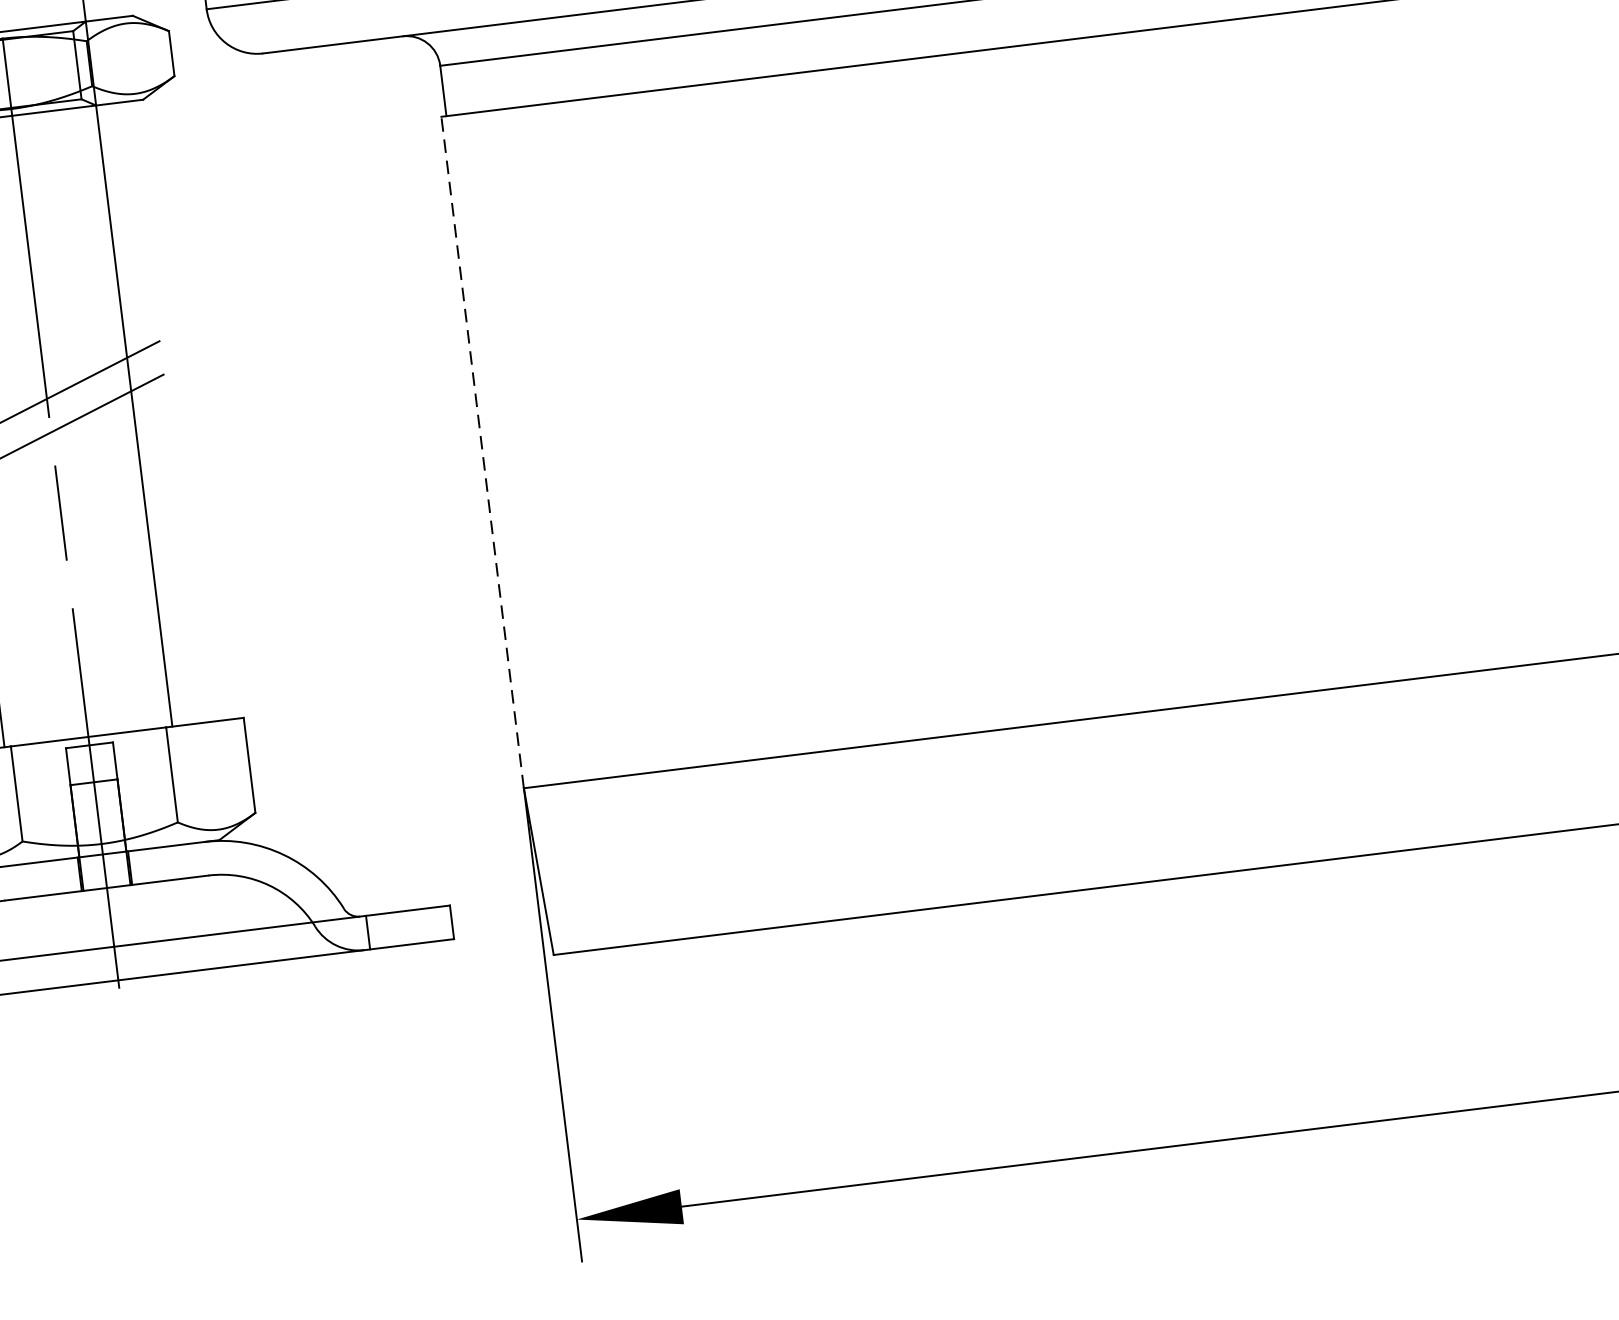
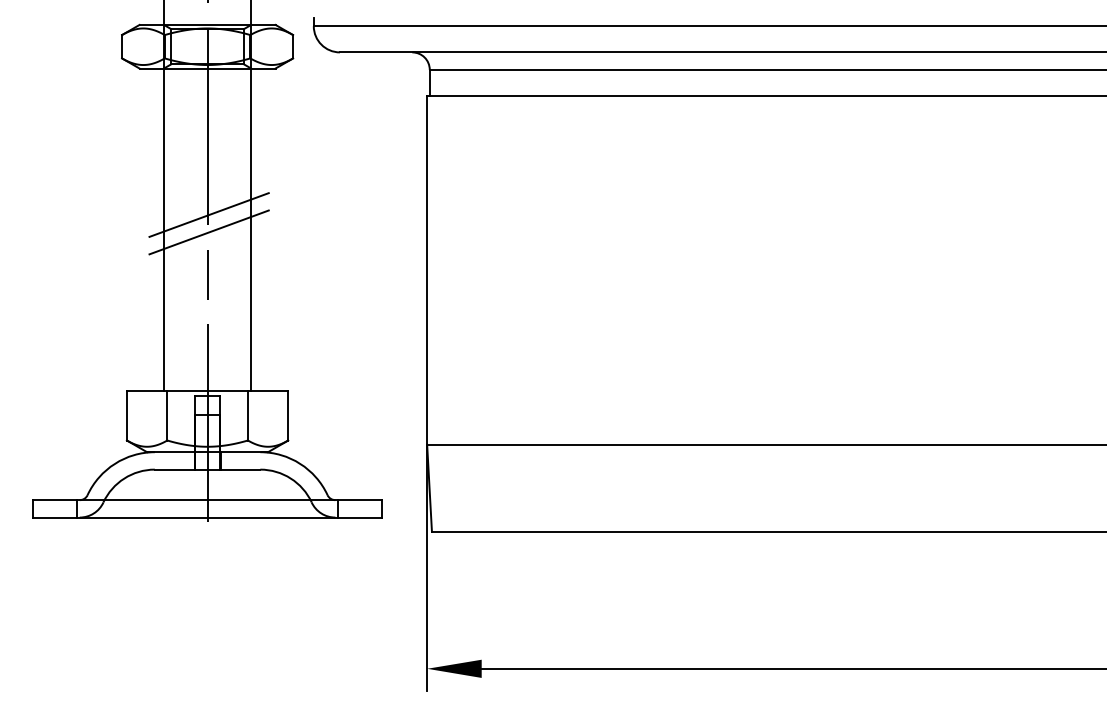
line: (483, 450) -> (427, 269), dashed -> solid

